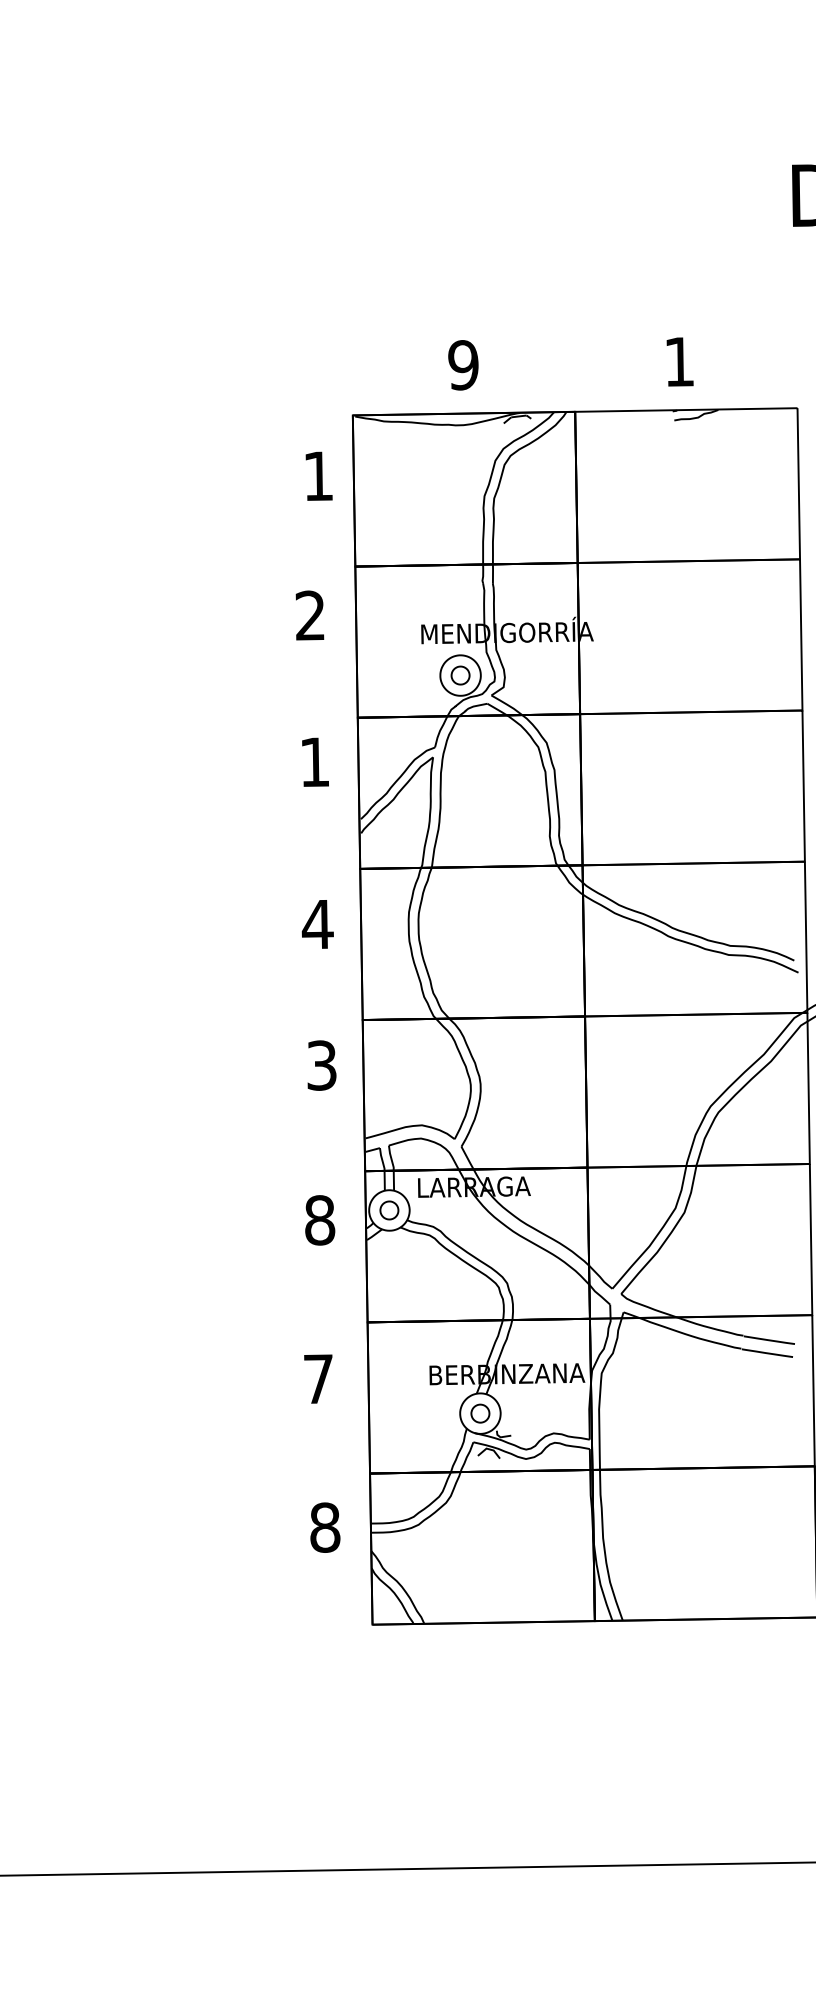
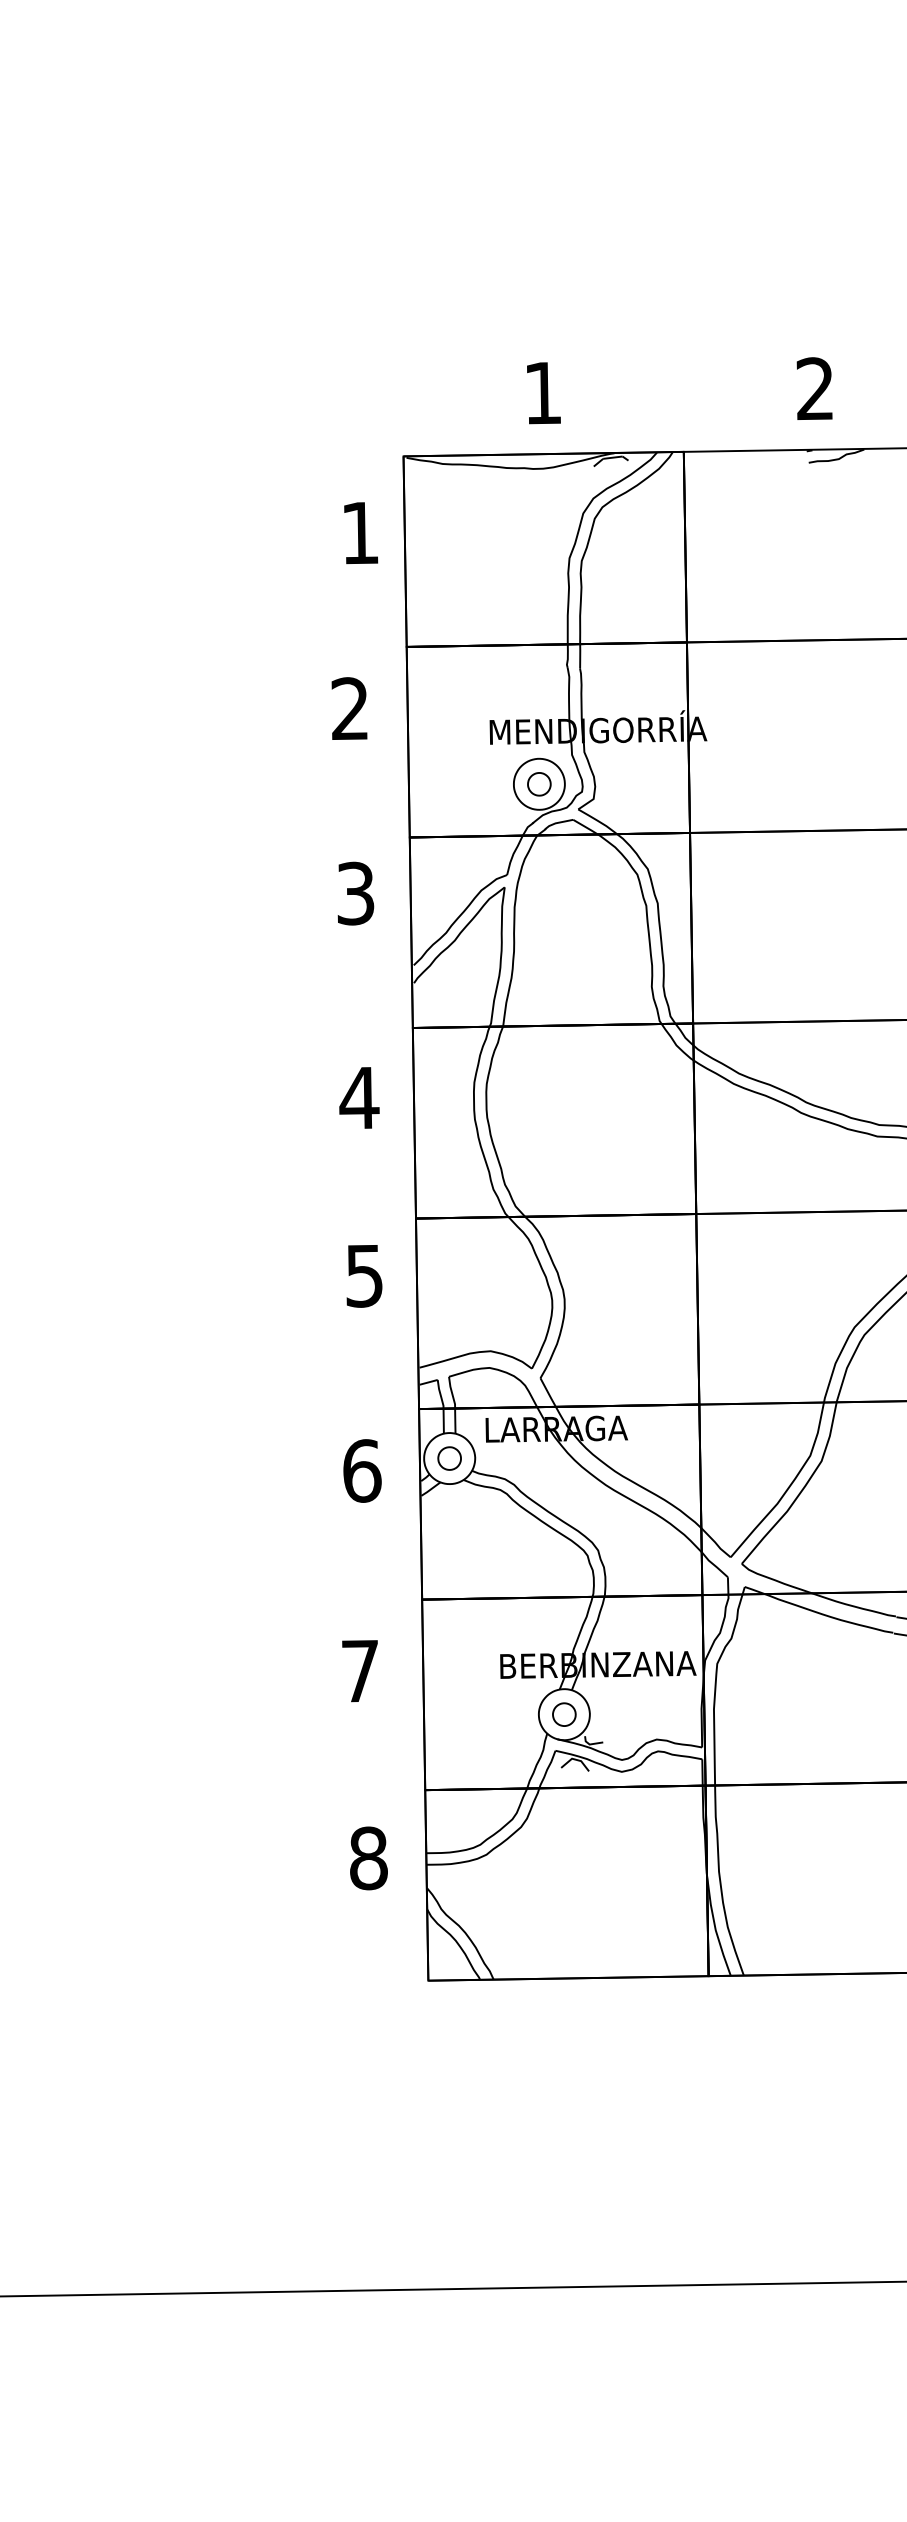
text: (678, 361) -> (814, 388), 1 -> 2
text: (463, 365) -> (543, 393), 9 -> 1
text: (314, 762) -> (355, 893), 1 -> 3
text: (322, 1065) -> (365, 1275), 3 -> 5
text: (320, 1220) -> (362, 1471), 8 -> 6

